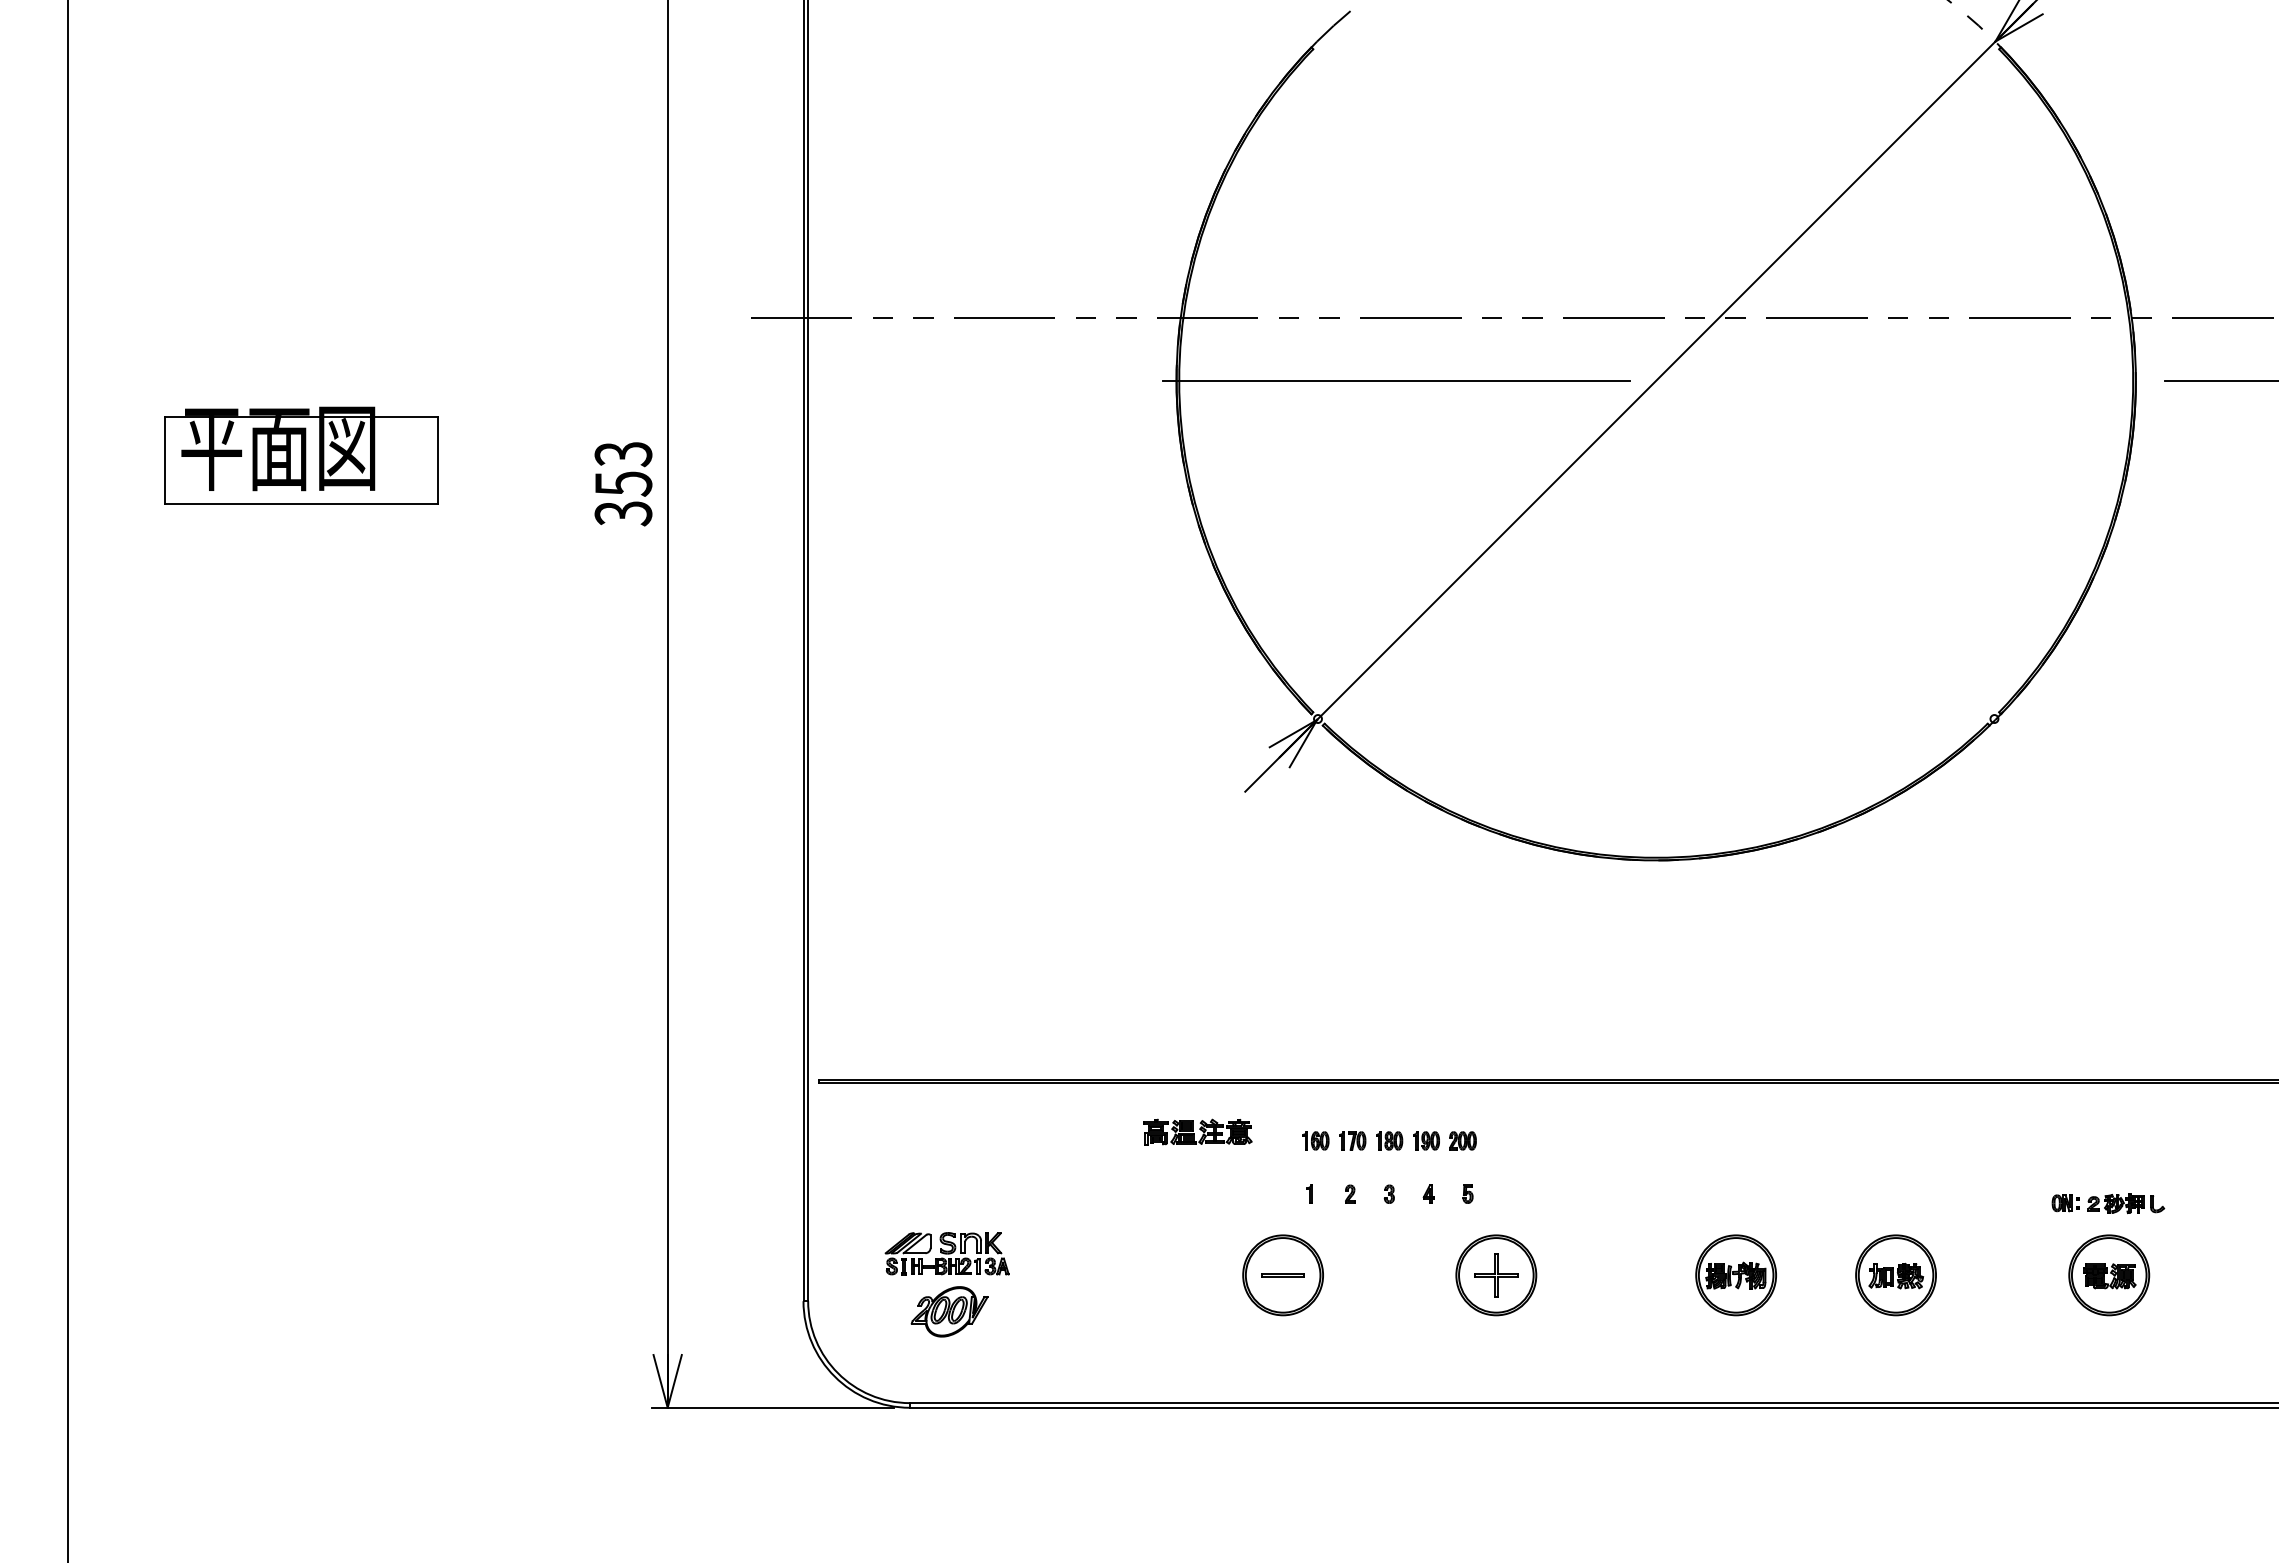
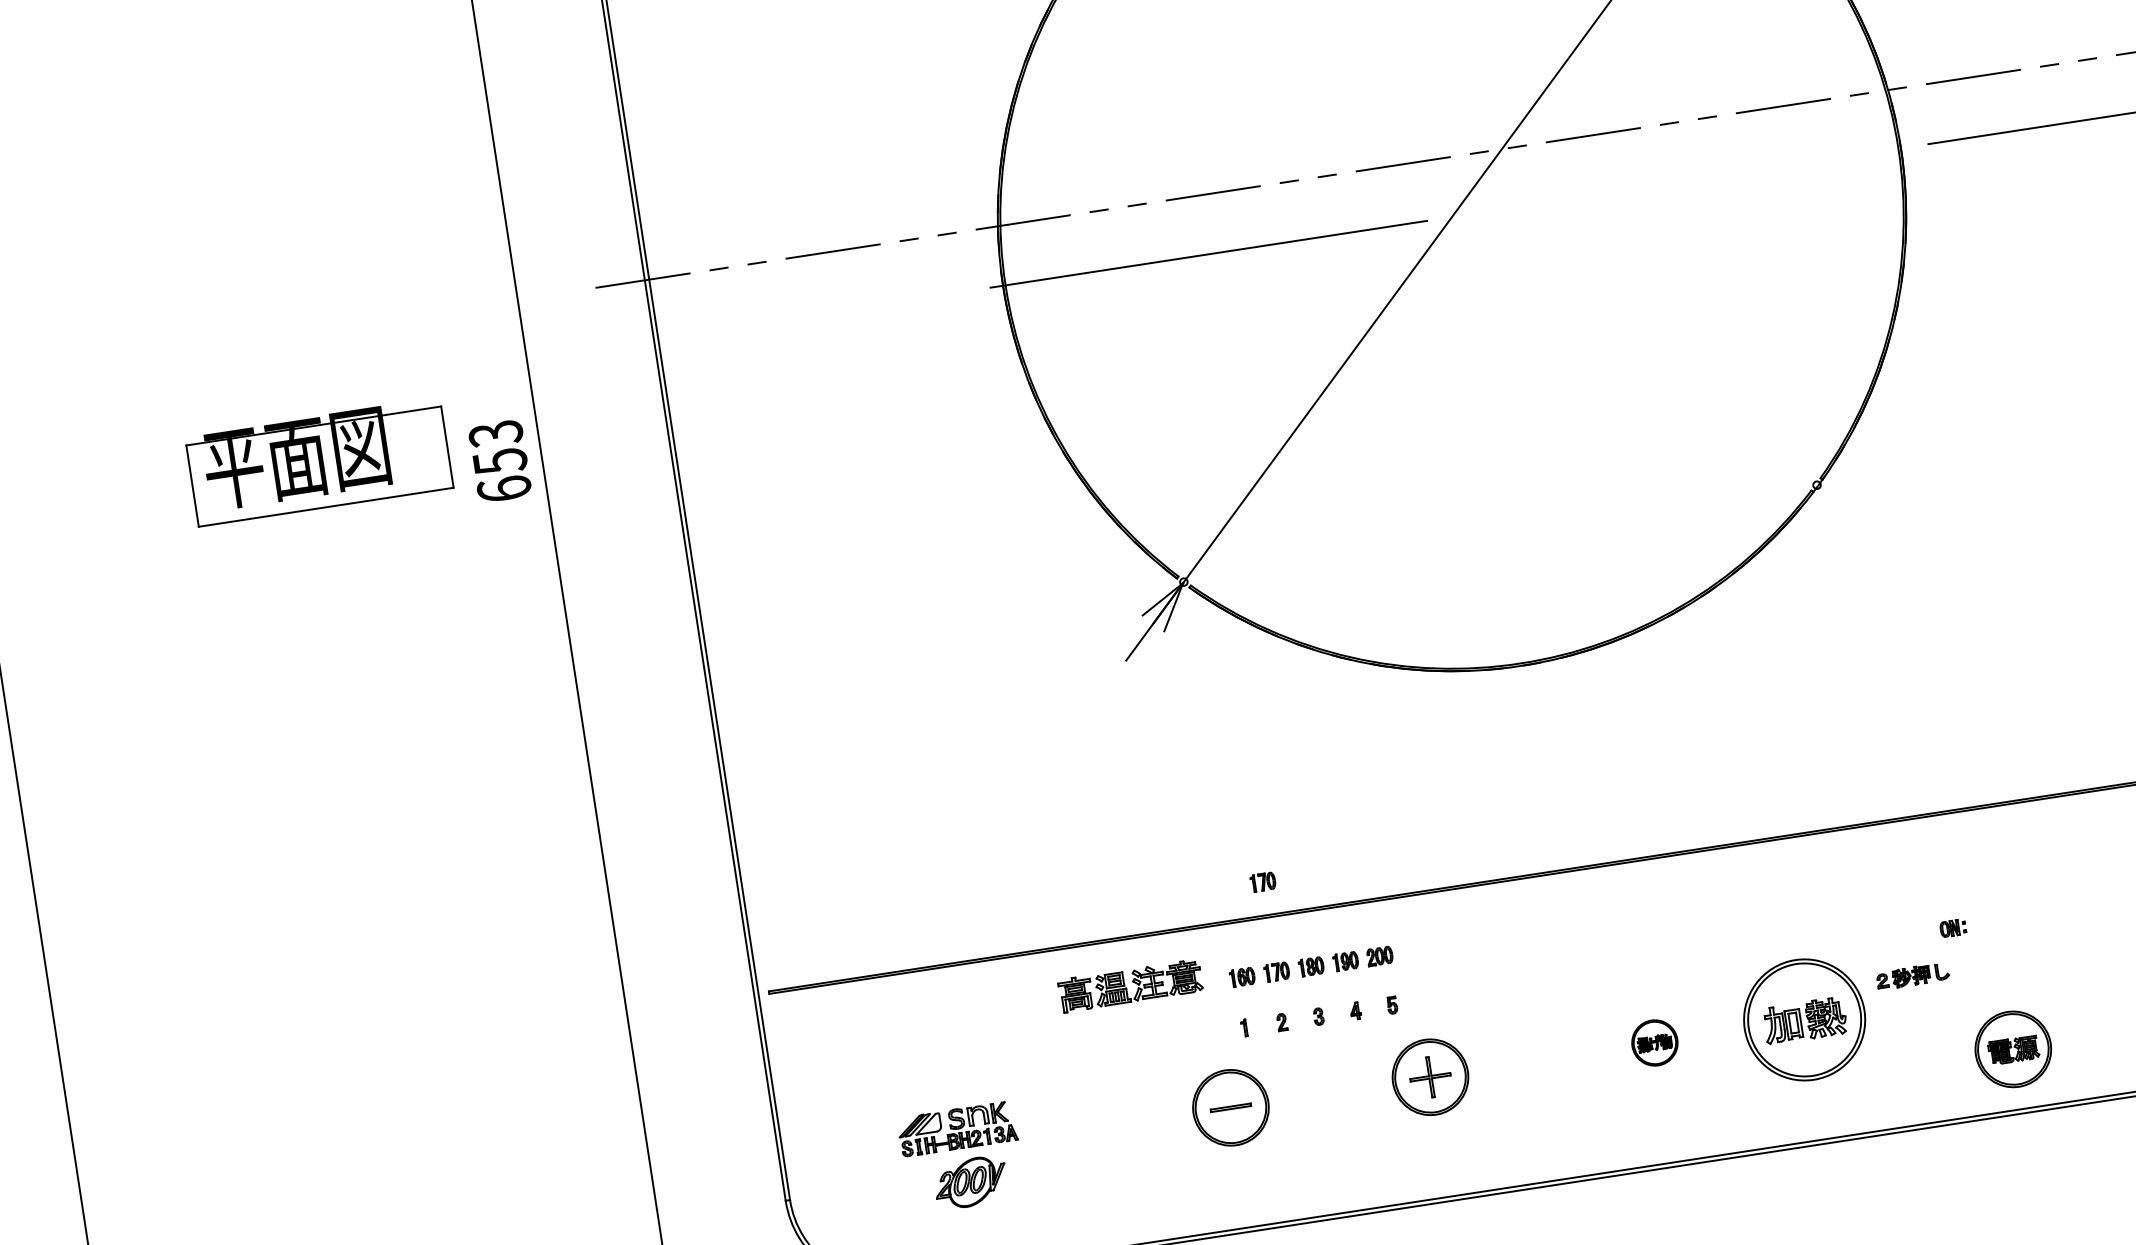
part: (301, 455) -> (319, 461), moved
text: (623, 513) -> (504, 489), 353 -> 653
part: (1352, 1044) -> (1262, 881), added
part: (1197, 1131) -> (1130, 985), size x1.4
part: (2126, 1203) -> (1913, 975), moved
part: (946, 1253) -> (956, 1128), moved
part: (1735, 1275) -> (1654, 1043), size x0.6
part: (1895, 1275) -> (1804, 1020), size x1.6
part: (2109, 1275) -> (2013, 1049), moved
part: (949, 1311) -> (970, 1182), moved

